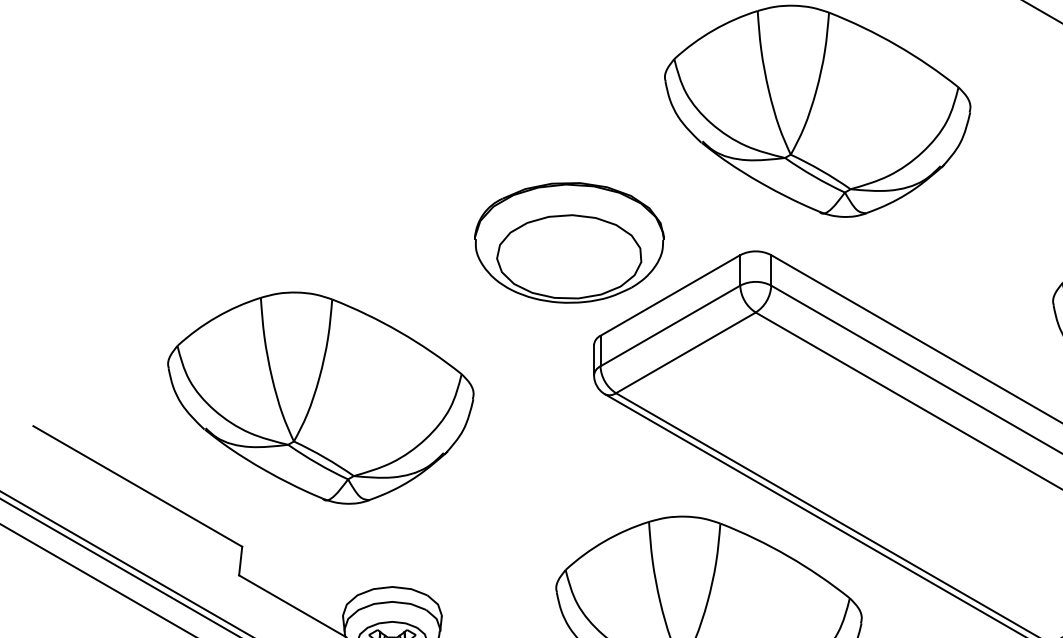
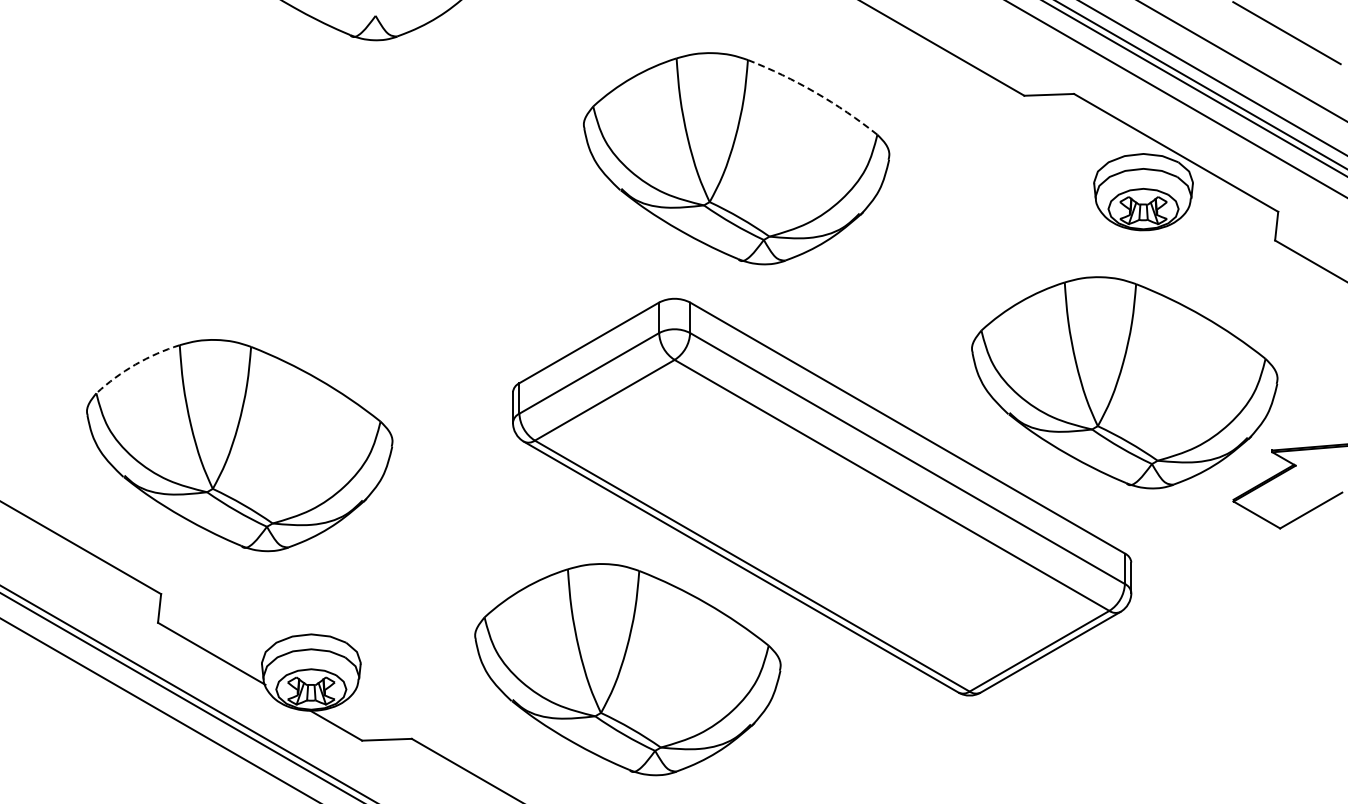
arc: (896, 45) -> (815, 92), solid -> dashed
part: (569, 243) -> (488, 290), removed
arc: (216, 317) -> (135, 364), solid -> dashed

